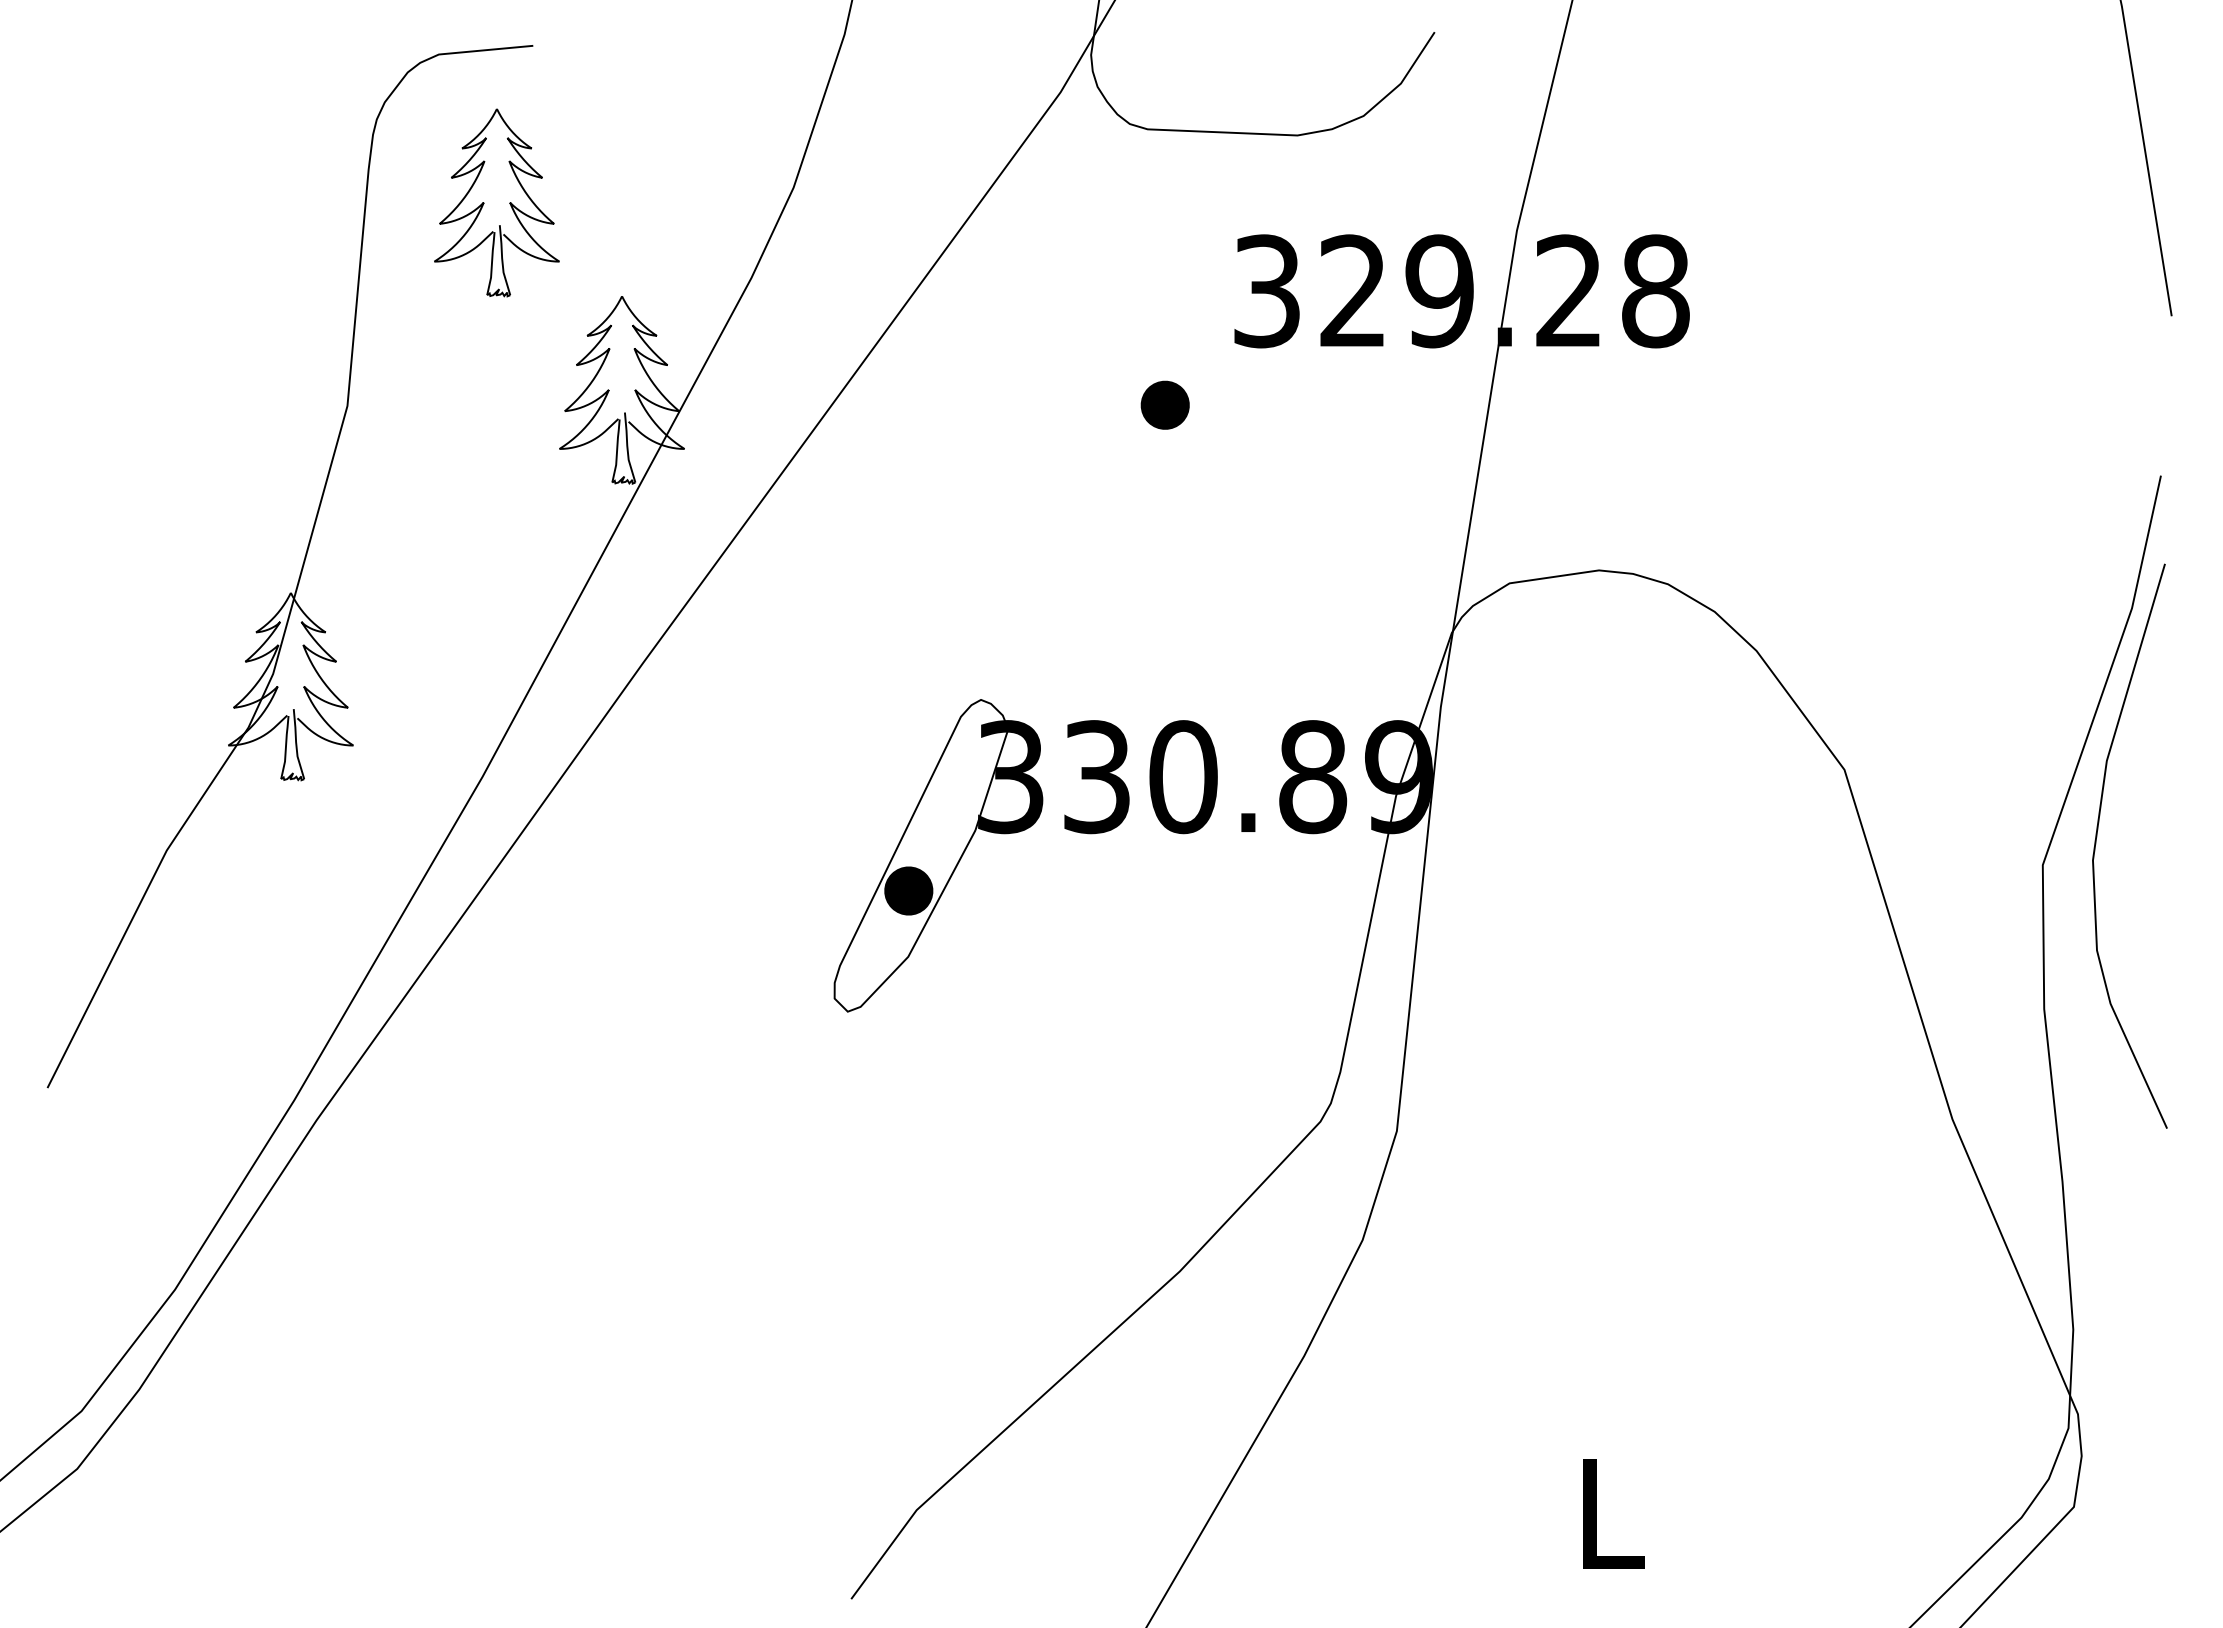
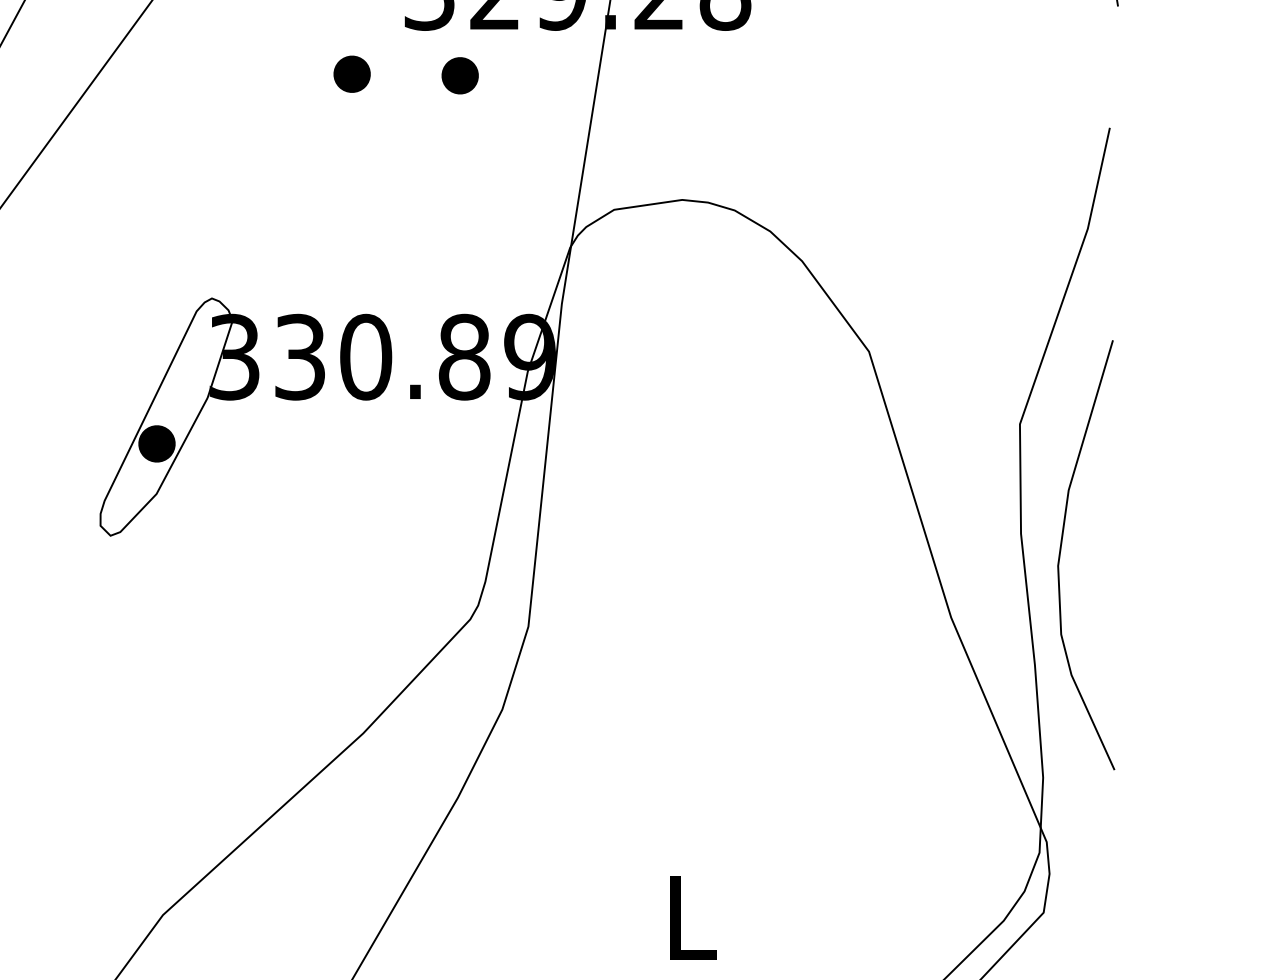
part: (1306, 406) -> (459, 75), added
curve: (2097, 837) -> (1061, 548), moved

